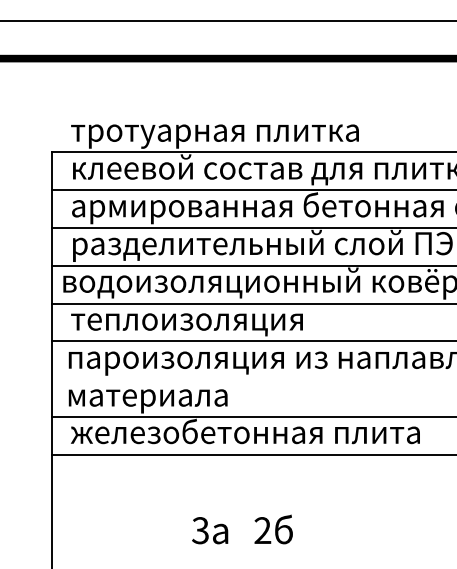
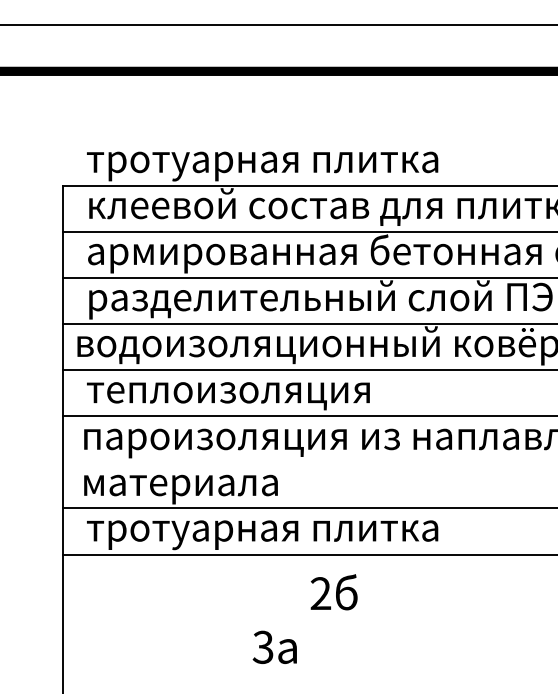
text: (244, 434) -> (298, 530), железобетонная плита -> тротуарная плитка
text: (273, 529) -> (333, 592), moved
text: (210, 530) -> (275, 647), moved

